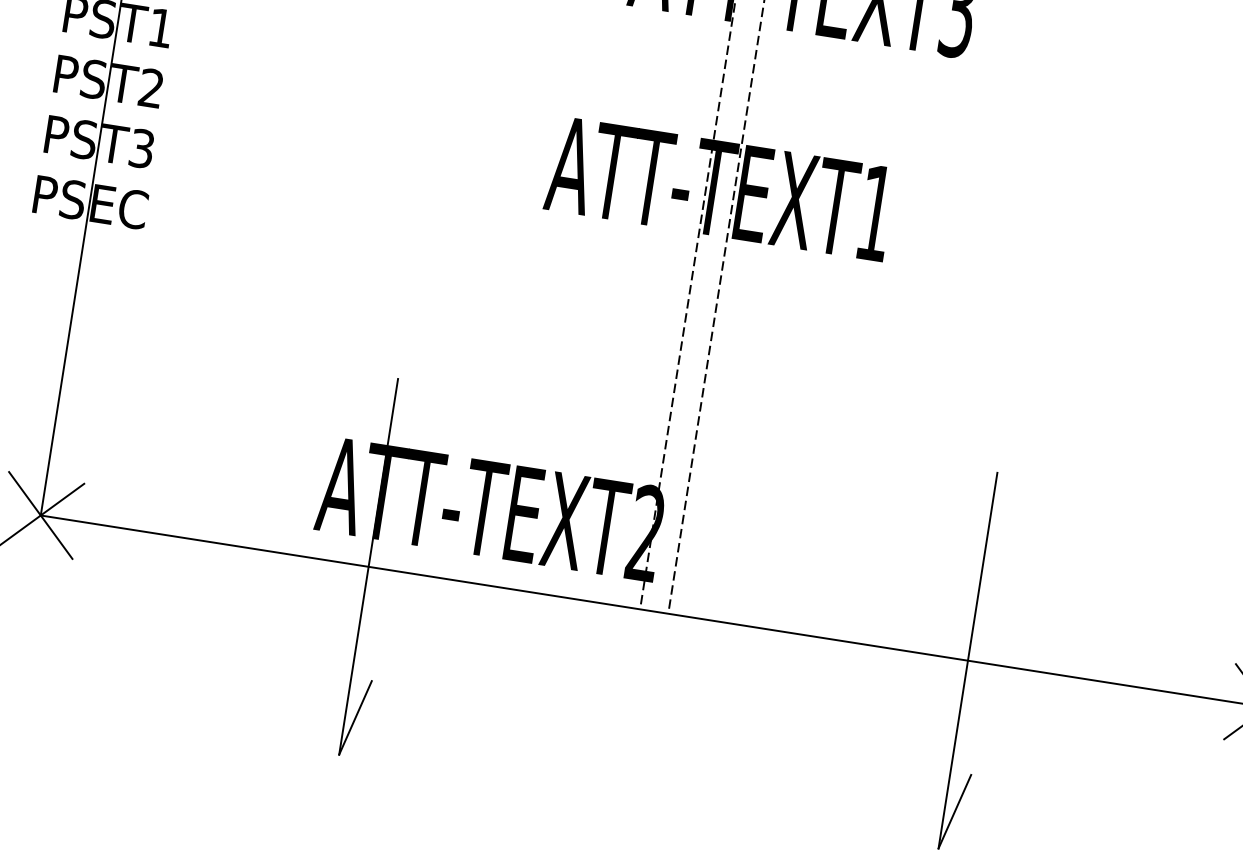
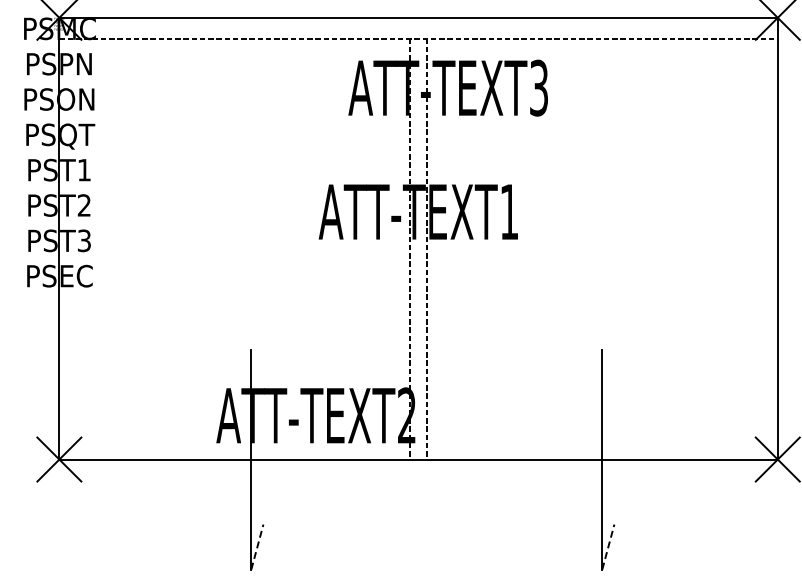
line: (355, 716) -> (257, 546), solid -> dashed
line: (955, 810) -> (608, 546), solid -> dashed

